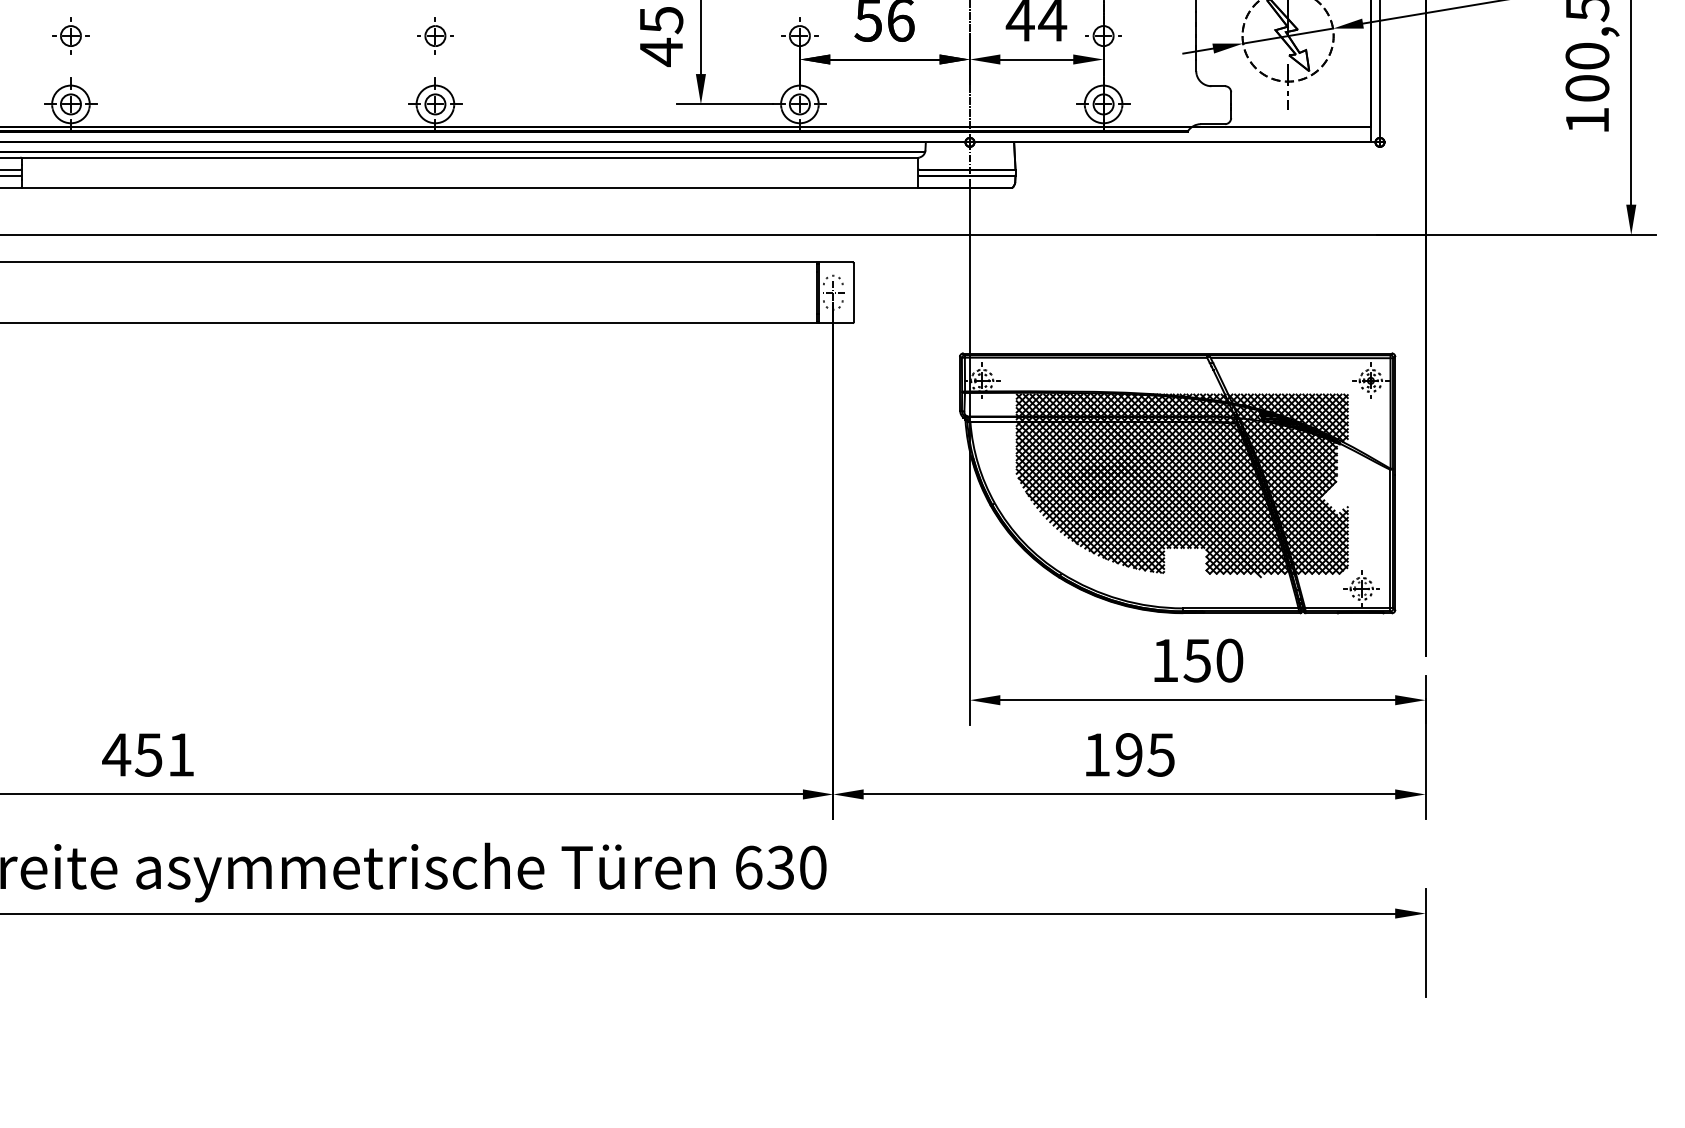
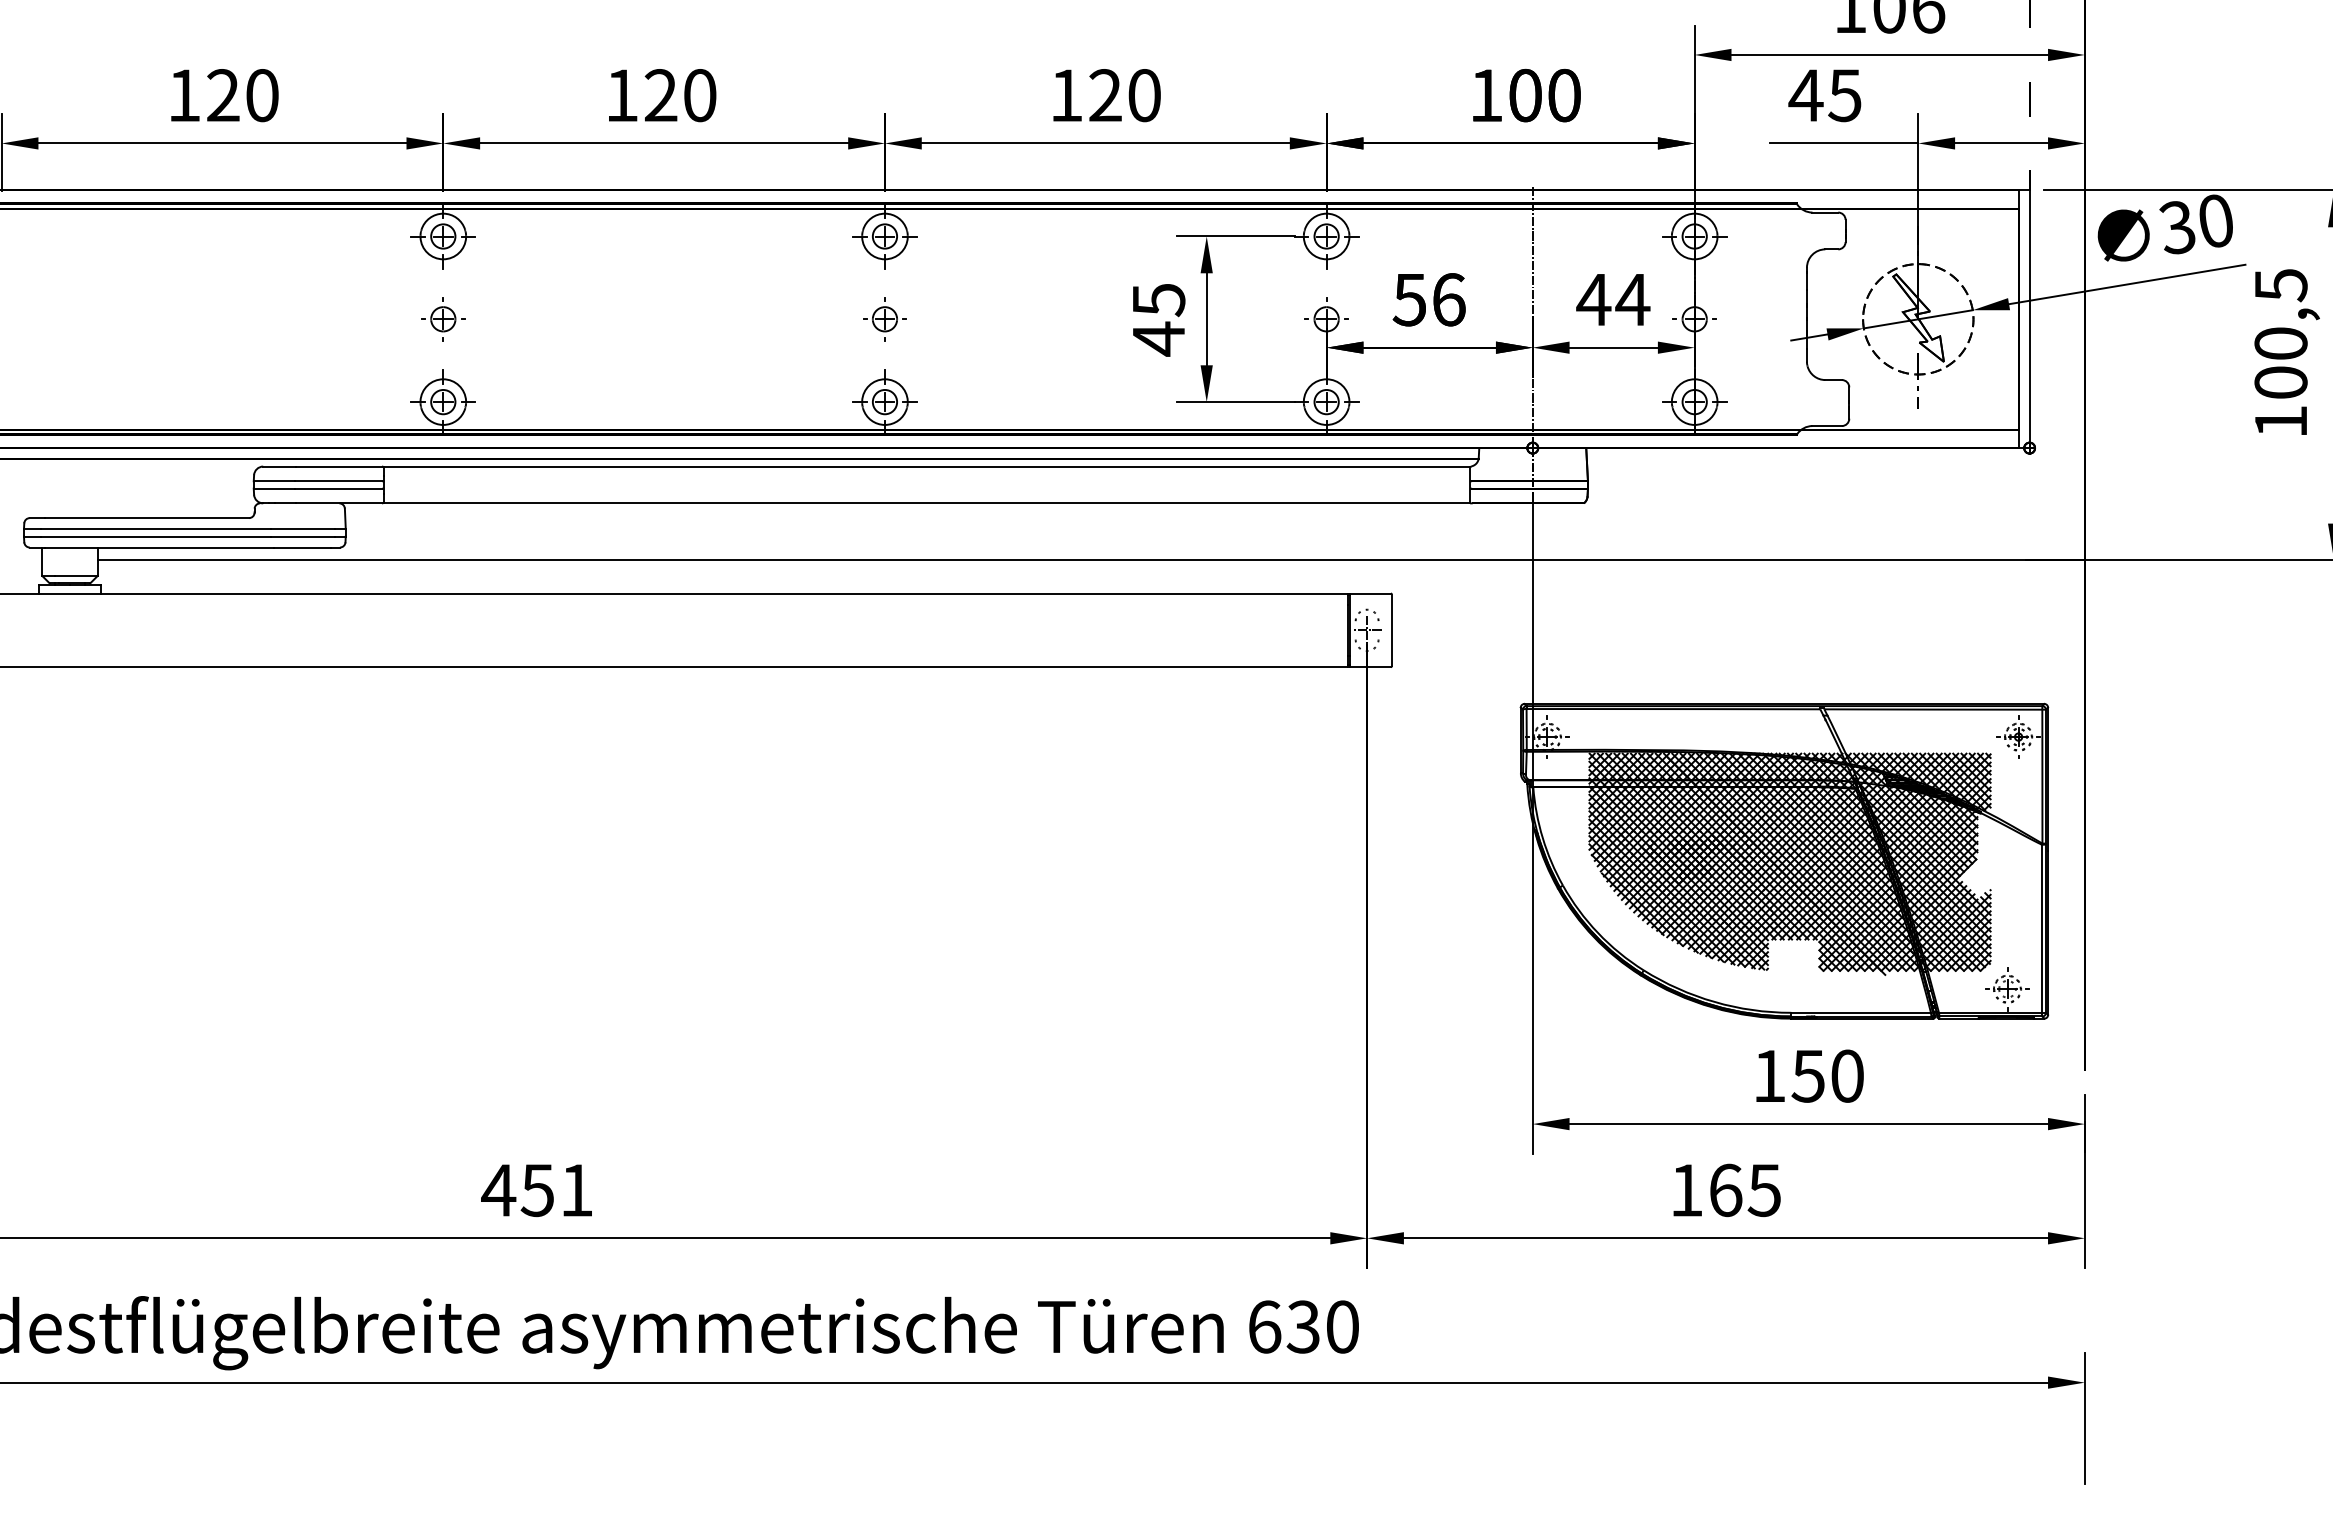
text: (1129, 755) -> (1725, 1190), 195 -> 165

